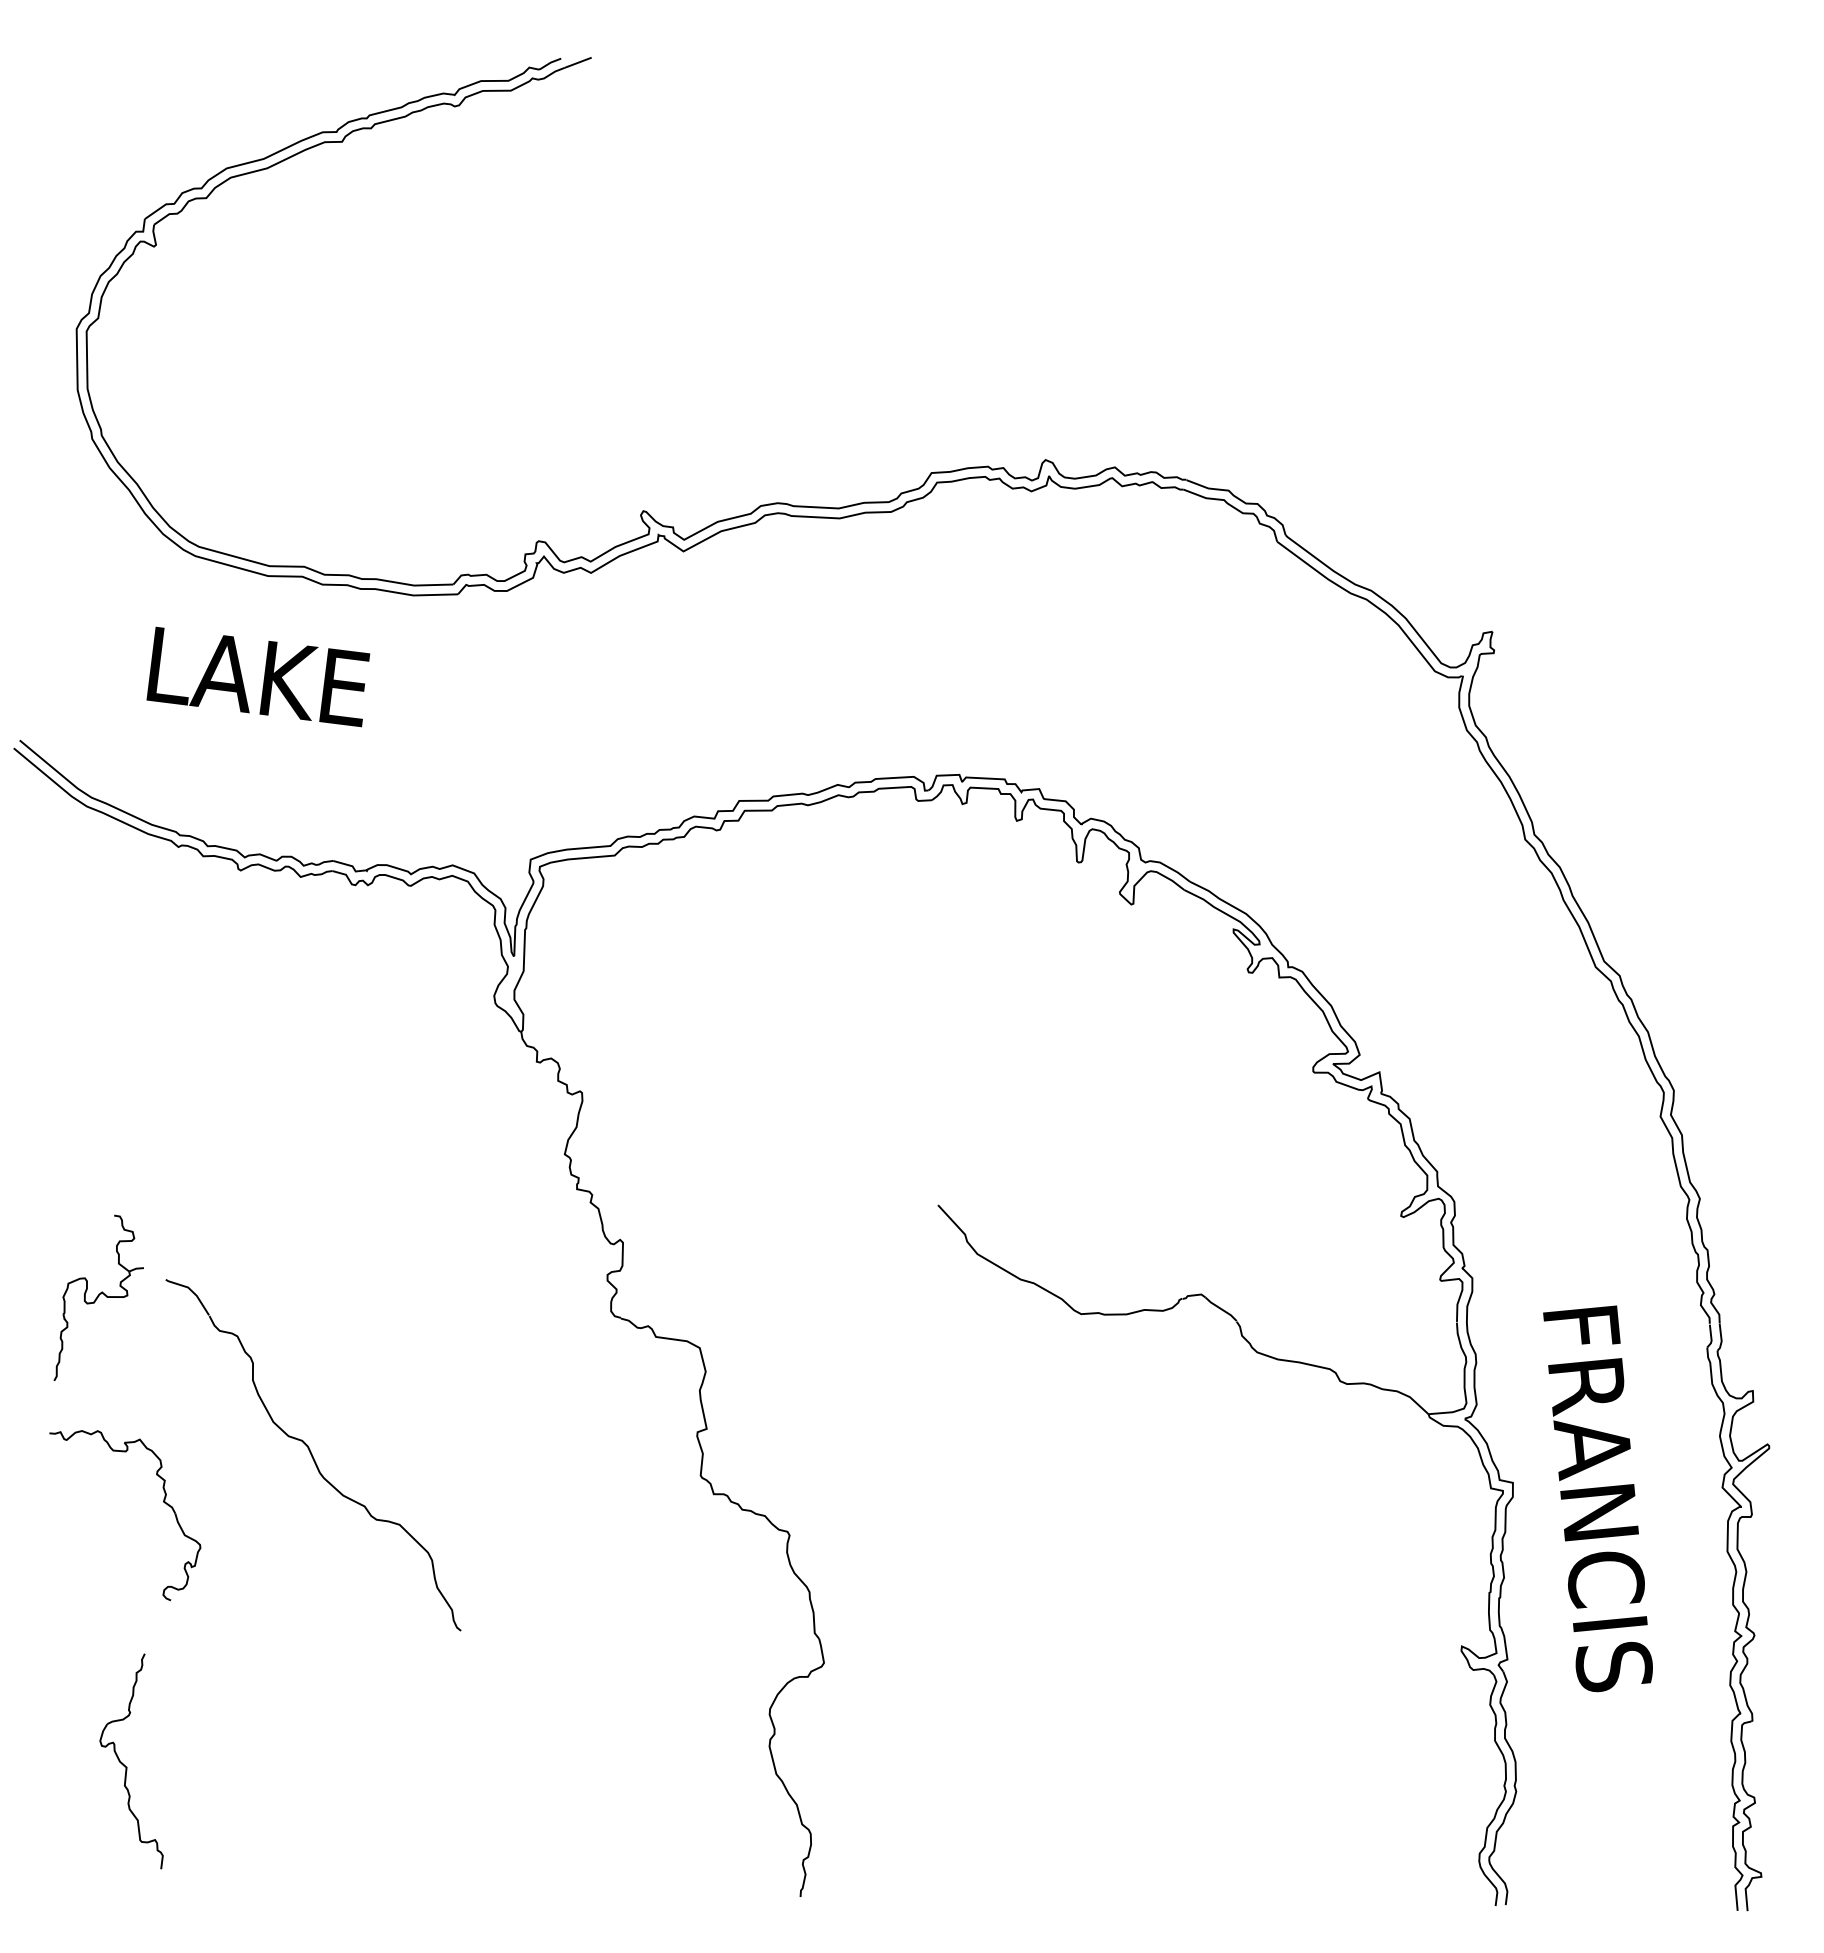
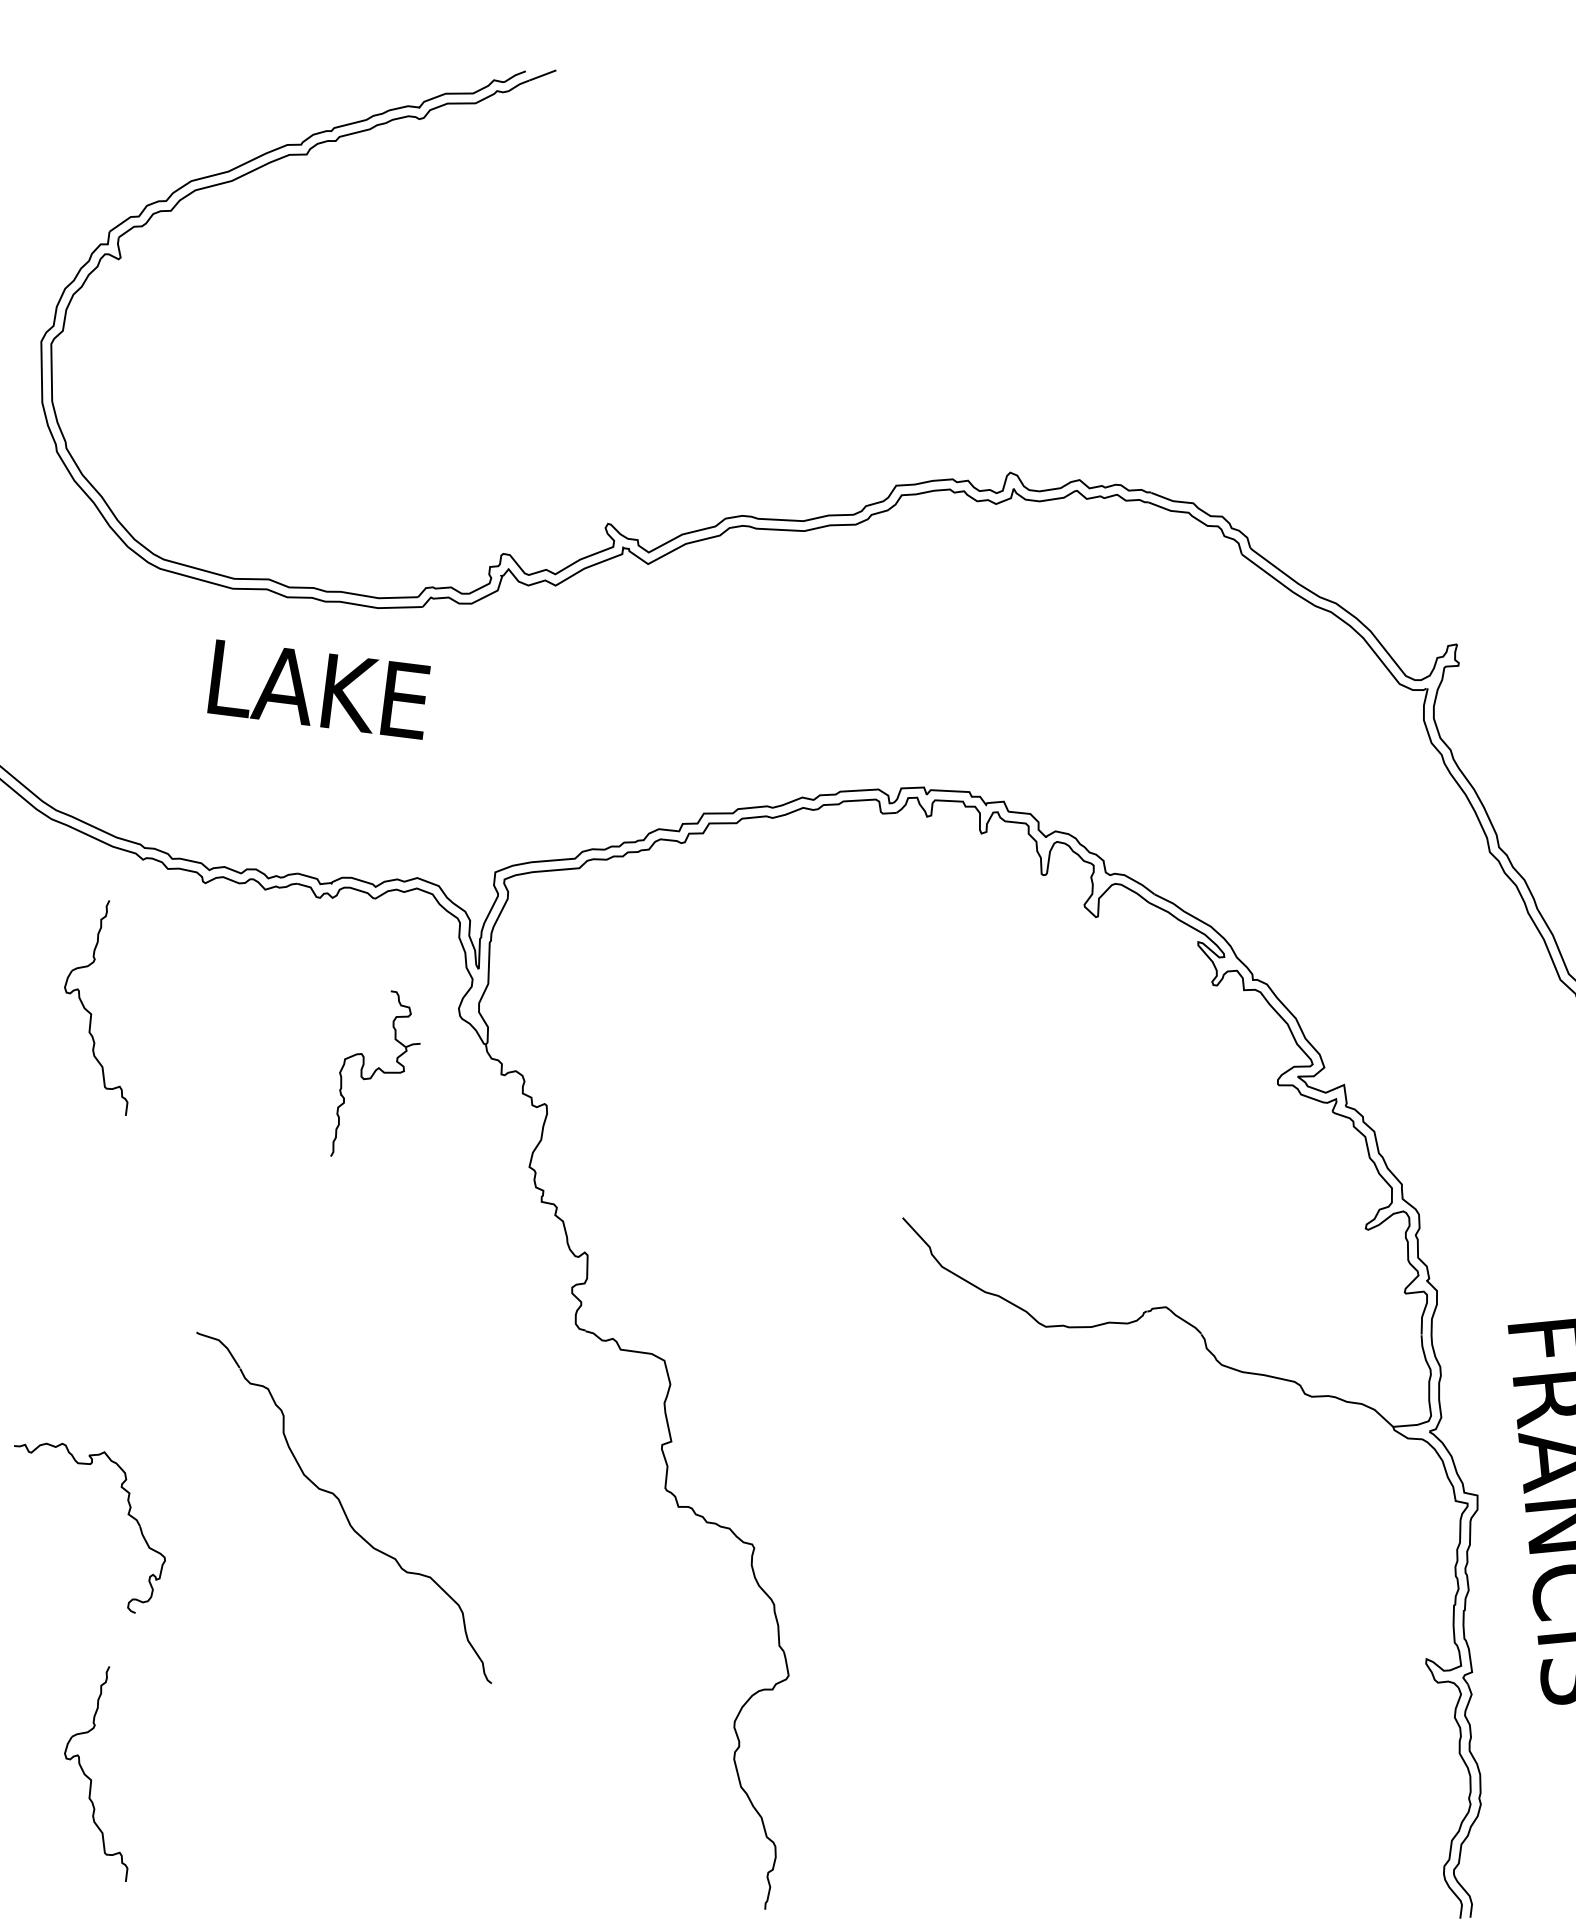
text: (258, 676) -> (319, 689), moved
part: (126, 1000) -> (91, 1013), added
part: (98, 1297) -> (375, 1073), moved
part: (313, 1455) -> (344, 1508), moved

